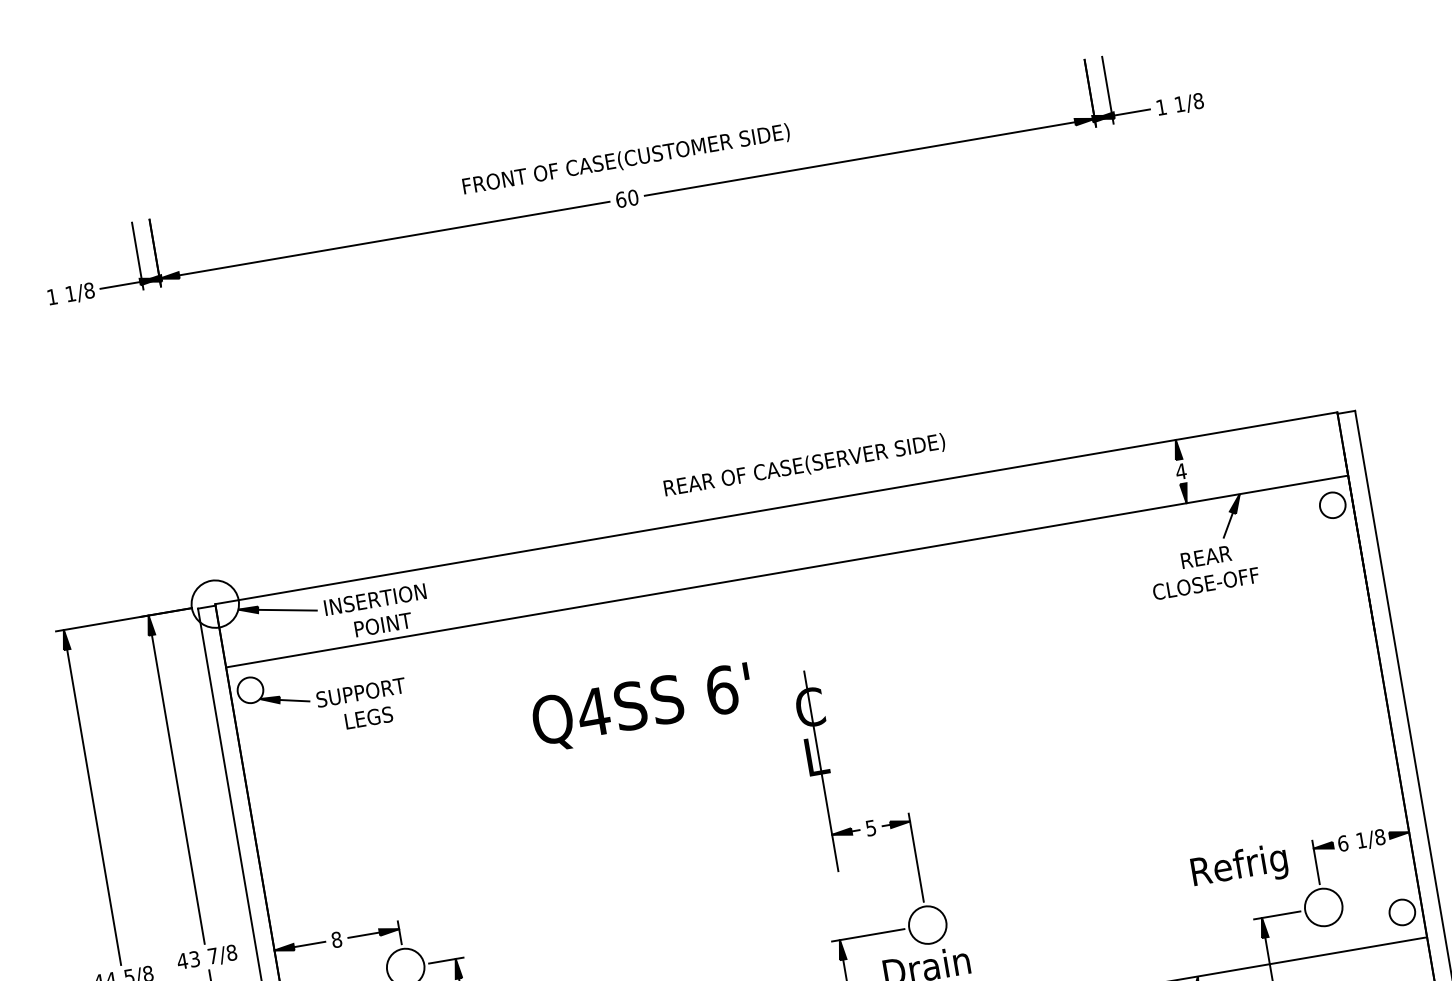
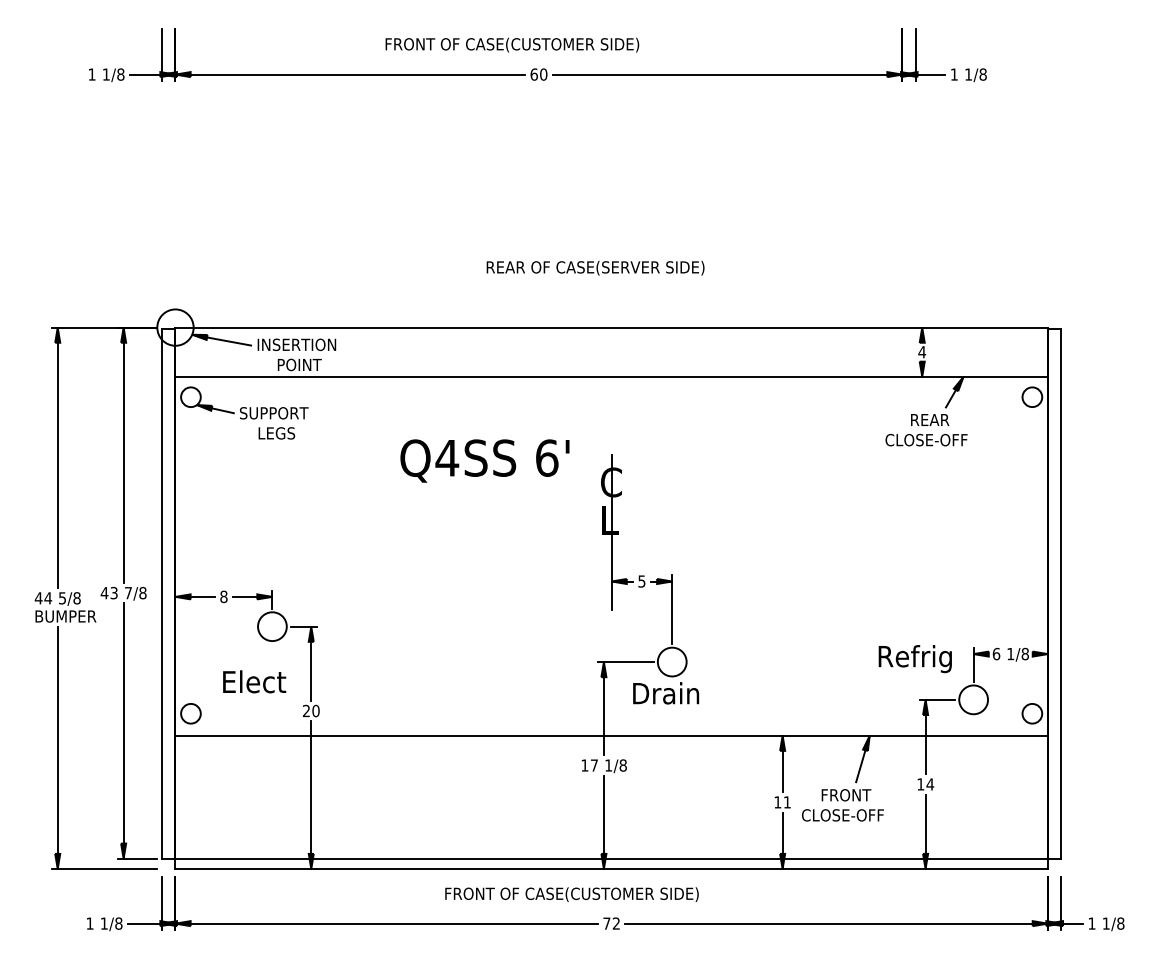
text: (626, 159) -> (512, 44), moved
text: (804, 464) -> (595, 267), moved

